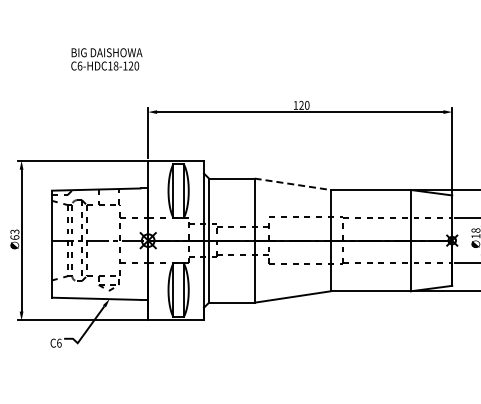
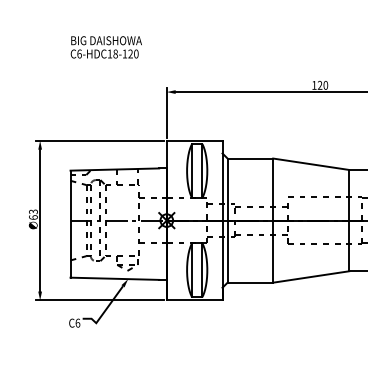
text: (106, 59) -> (106, 47), moved
line: (293, 184) -> (312, 164), dashed -> solid

